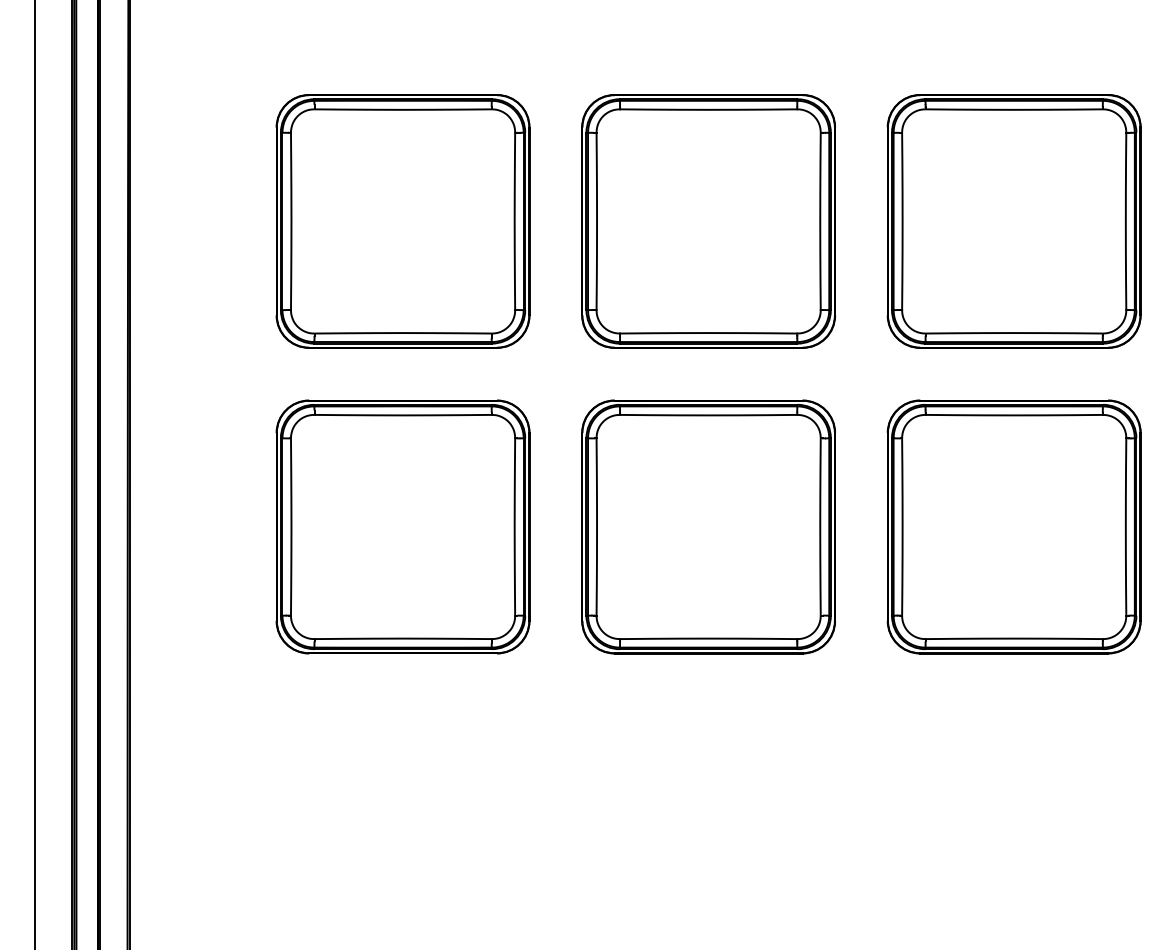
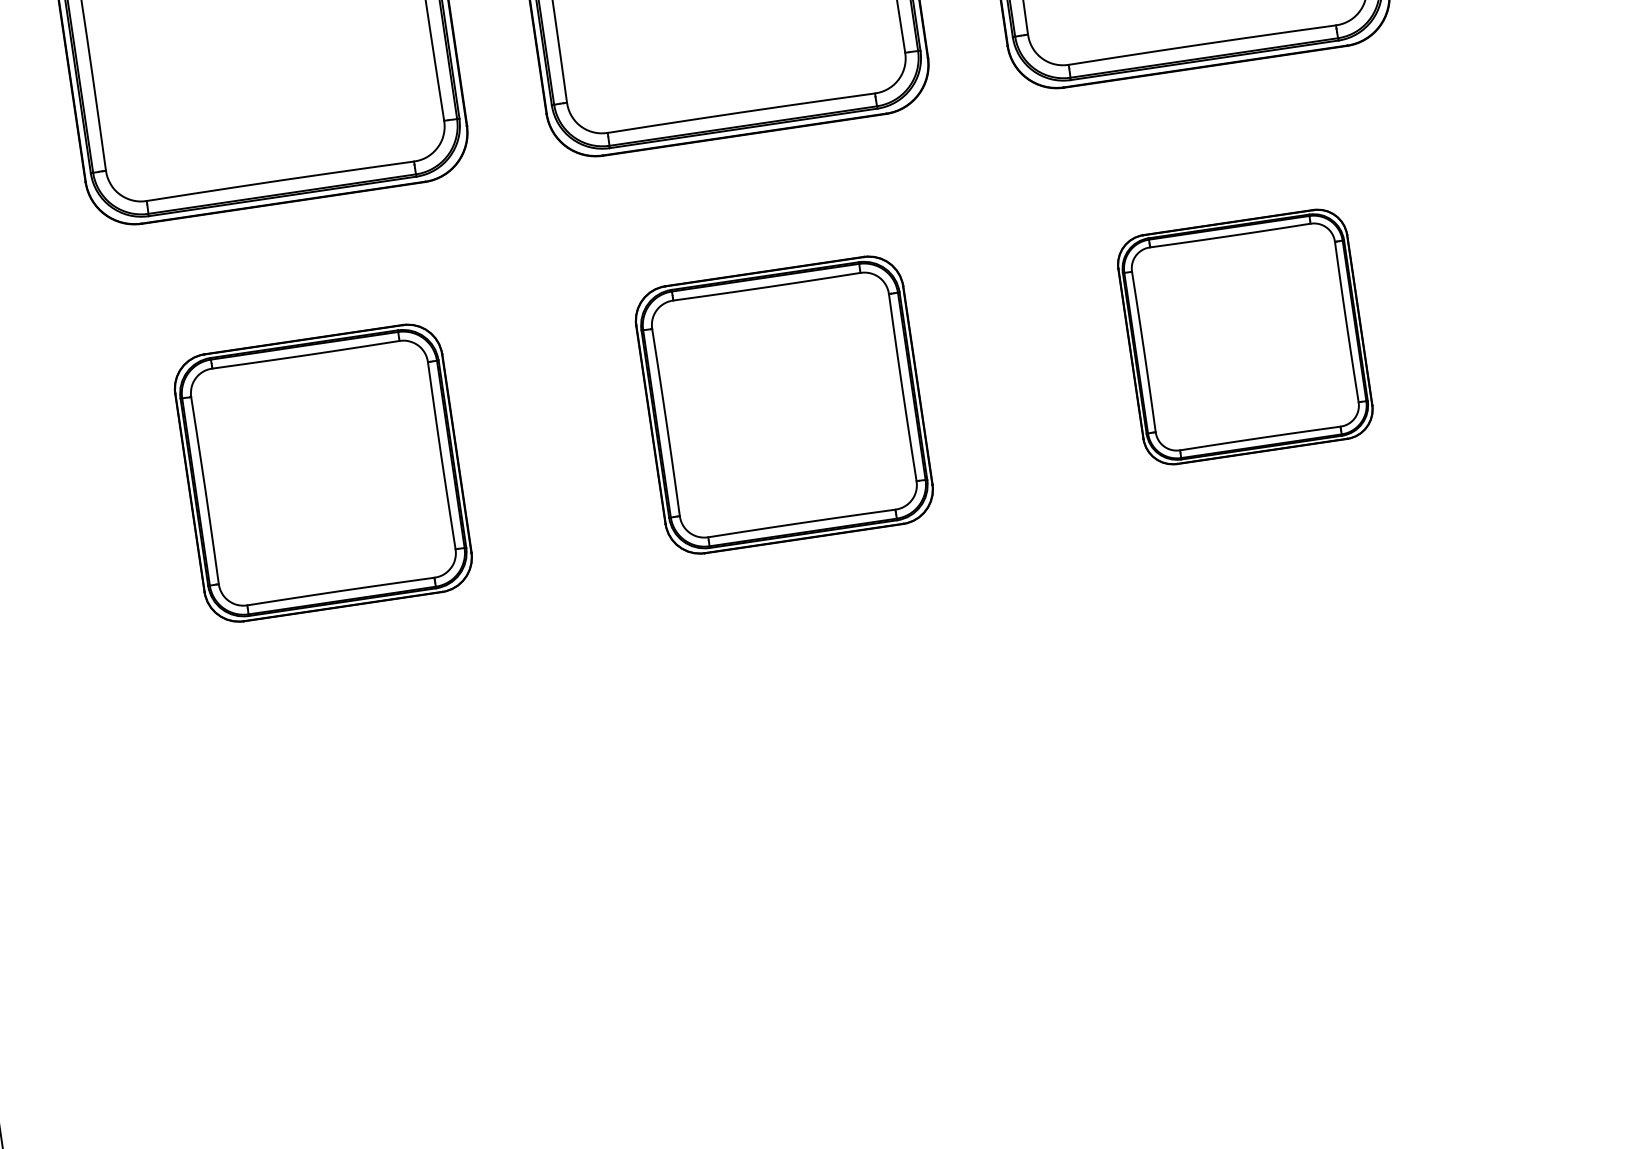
part: (402, 526) -> (322, 472), size x0.7
part: (708, 526) -> (784, 404), size x0.7
part: (1013, 526) -> (1244, 336), size x0.6

